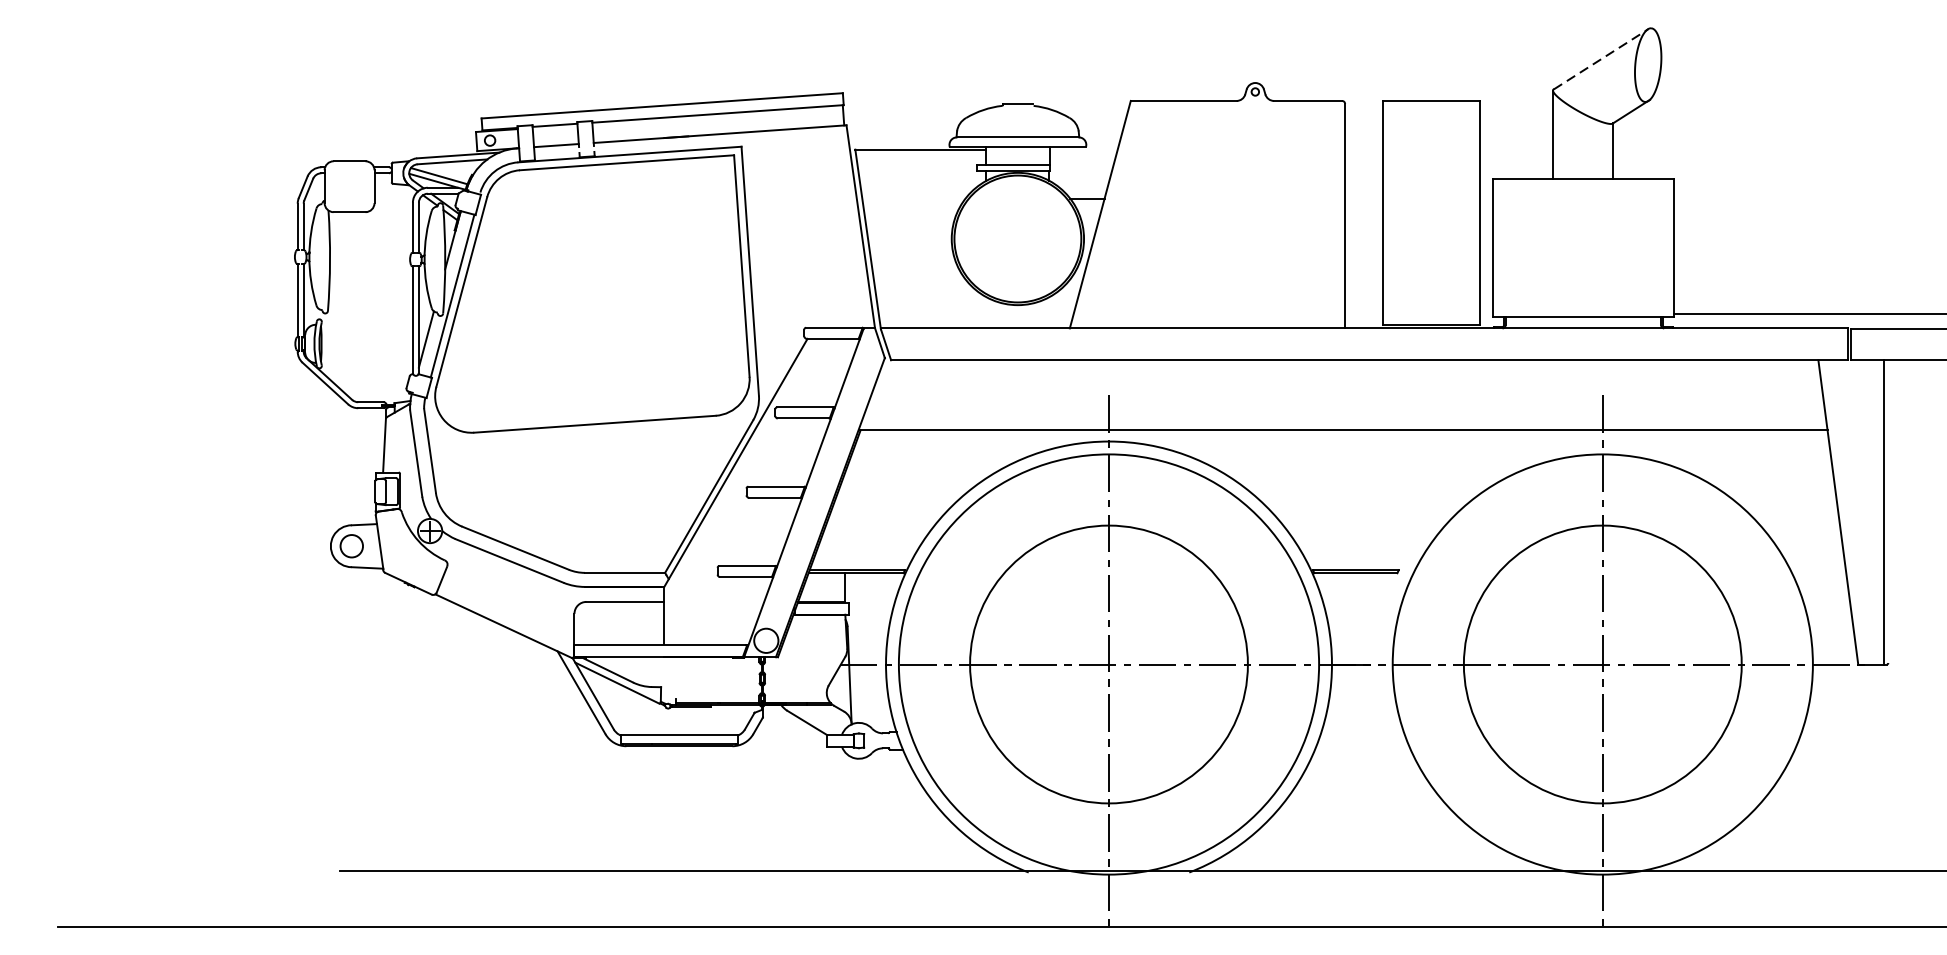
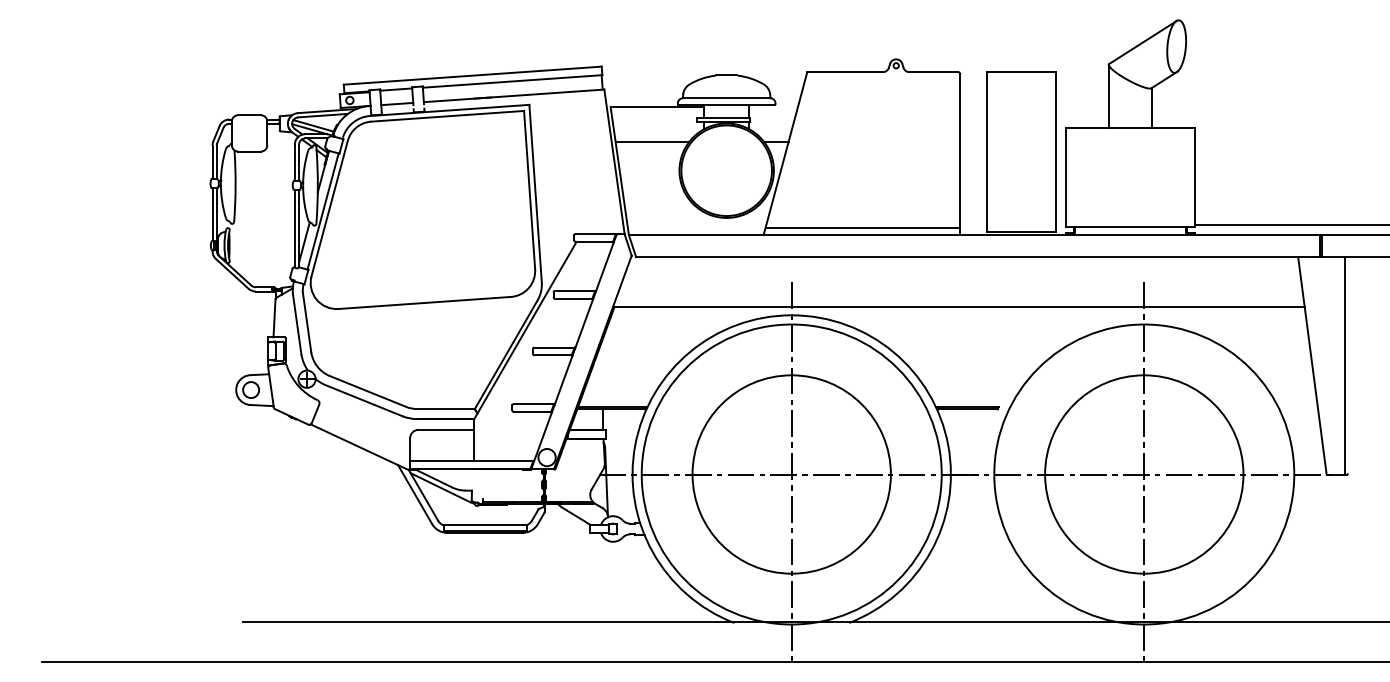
line: (1601, 59) -> (1143, 42), dashed -> solid
line: (913, 198) -> (652, 141), added
line: (1208, 319) -> (862, 228), added

